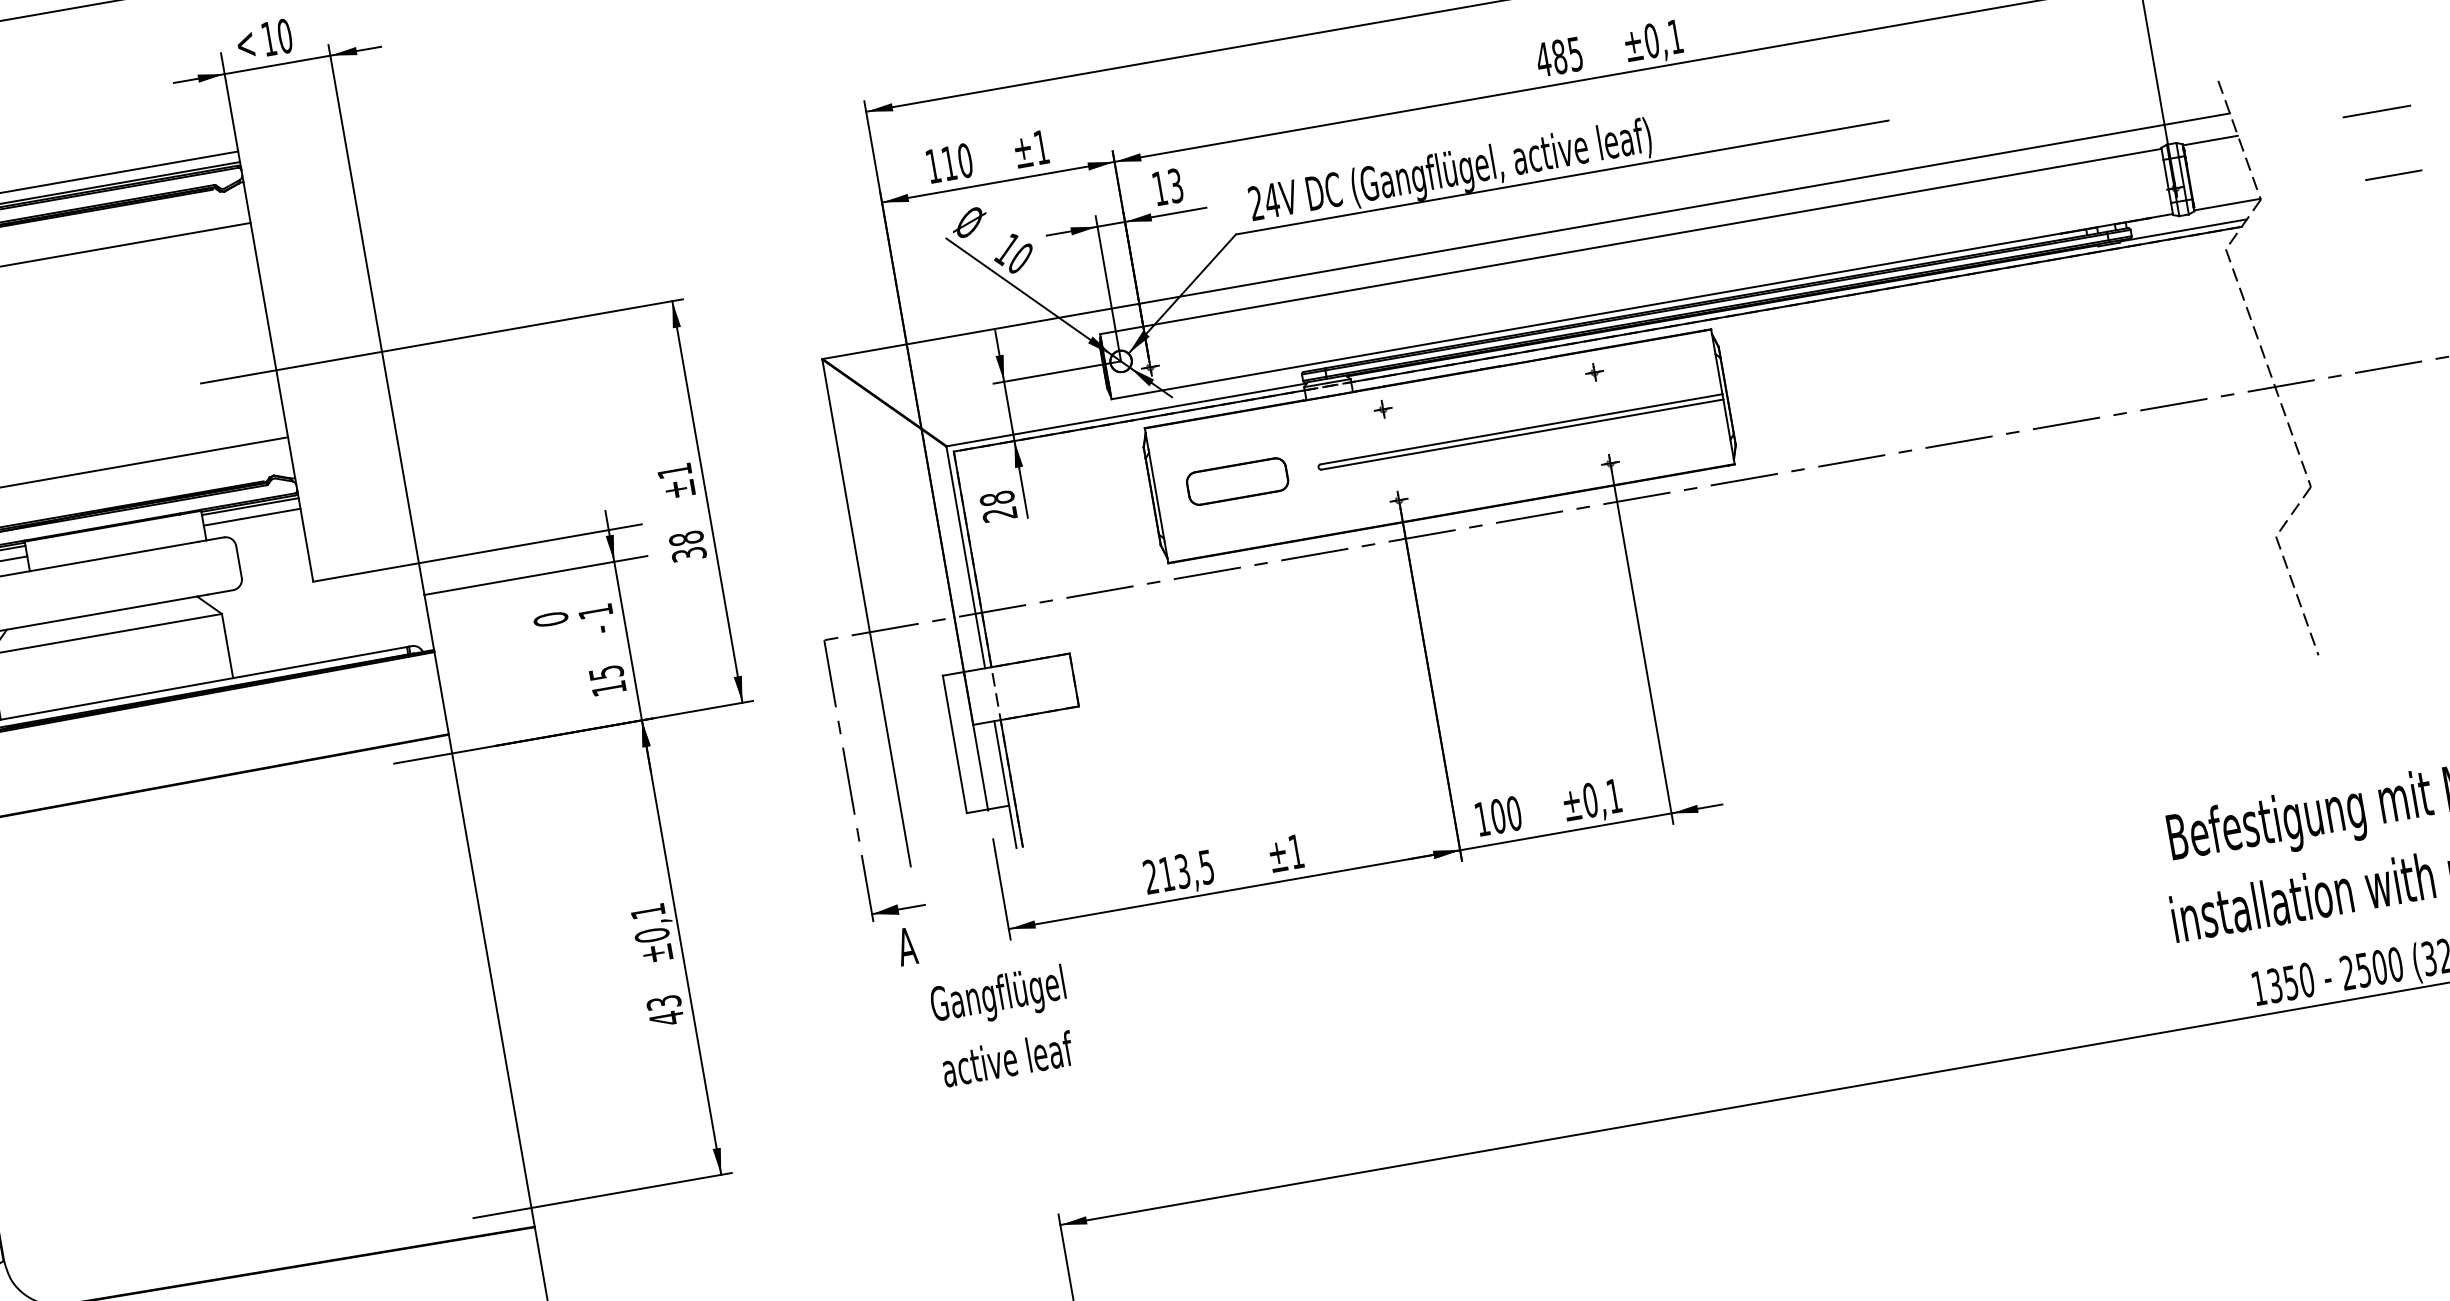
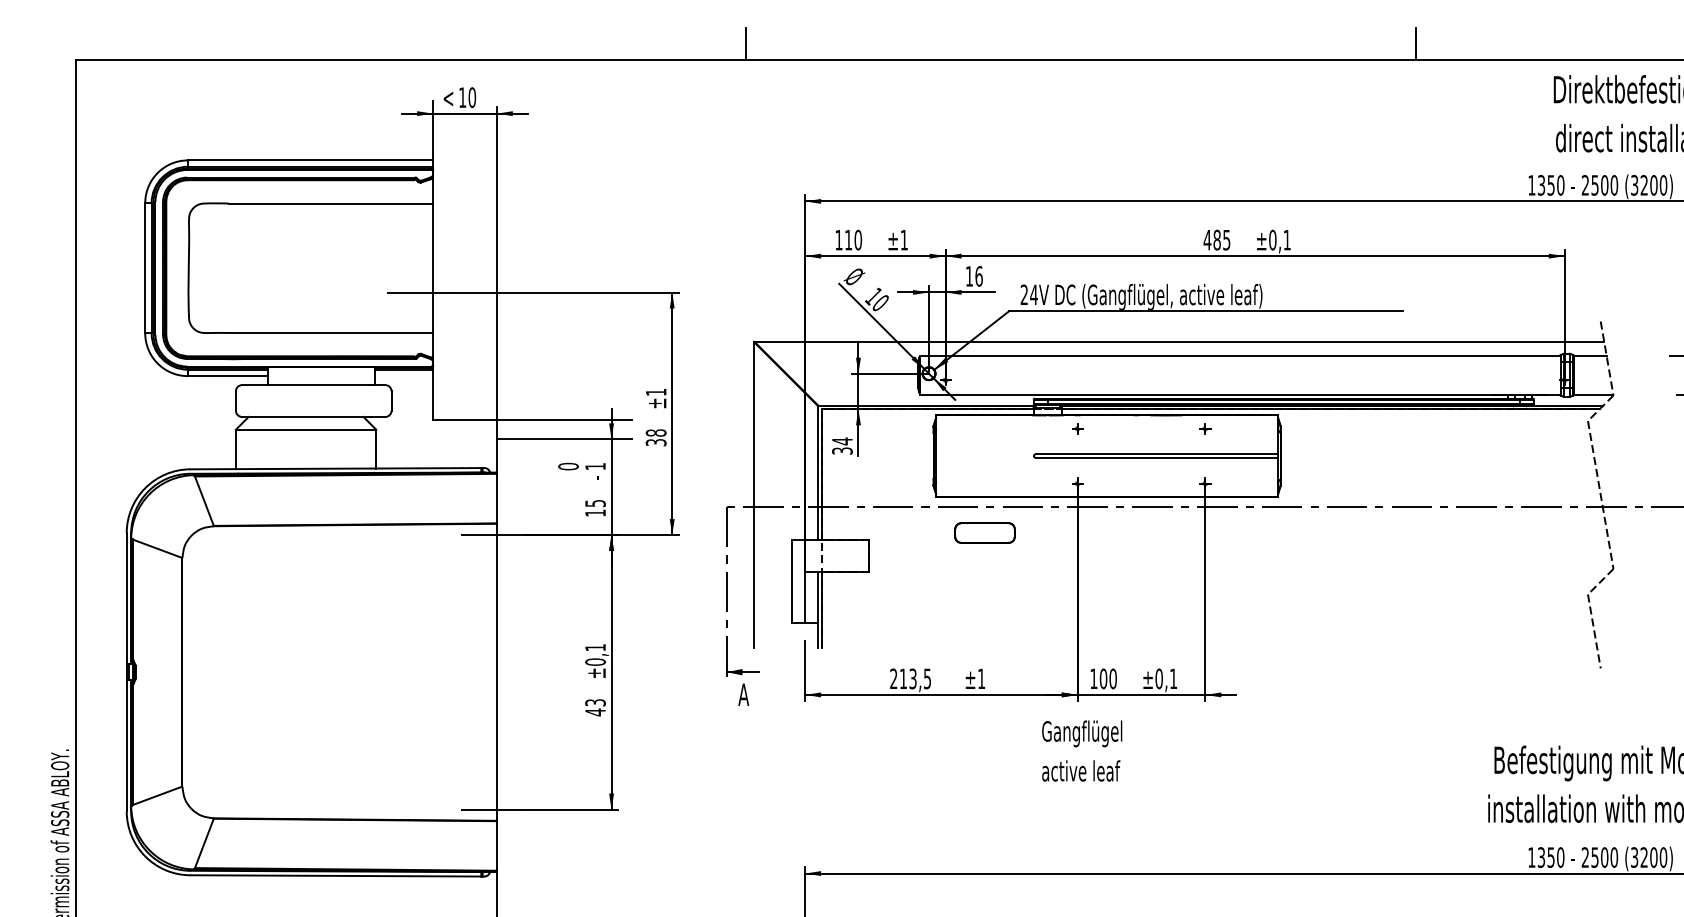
text: (1174, 186) -> (978, 276), 13 -> 16
part: (1236, 480) -> (984, 532), moved
text: (998, 505) -> (842, 445), 28 -> 34
line: (251, 517) -> (403, 376), removed
text: (1003, 1024) -> (1082, 750), moved

